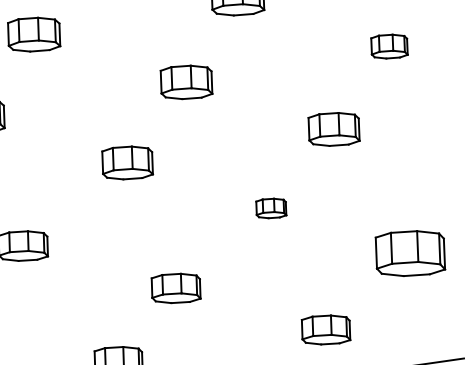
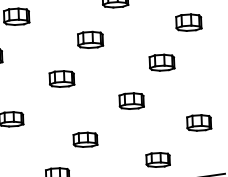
part: (388, 46) -> (188, 22), size x1.43
part: (271, 207) -> (131, 100), size x1.67
part: (411, 252) -> (199, 122), size x0.71

